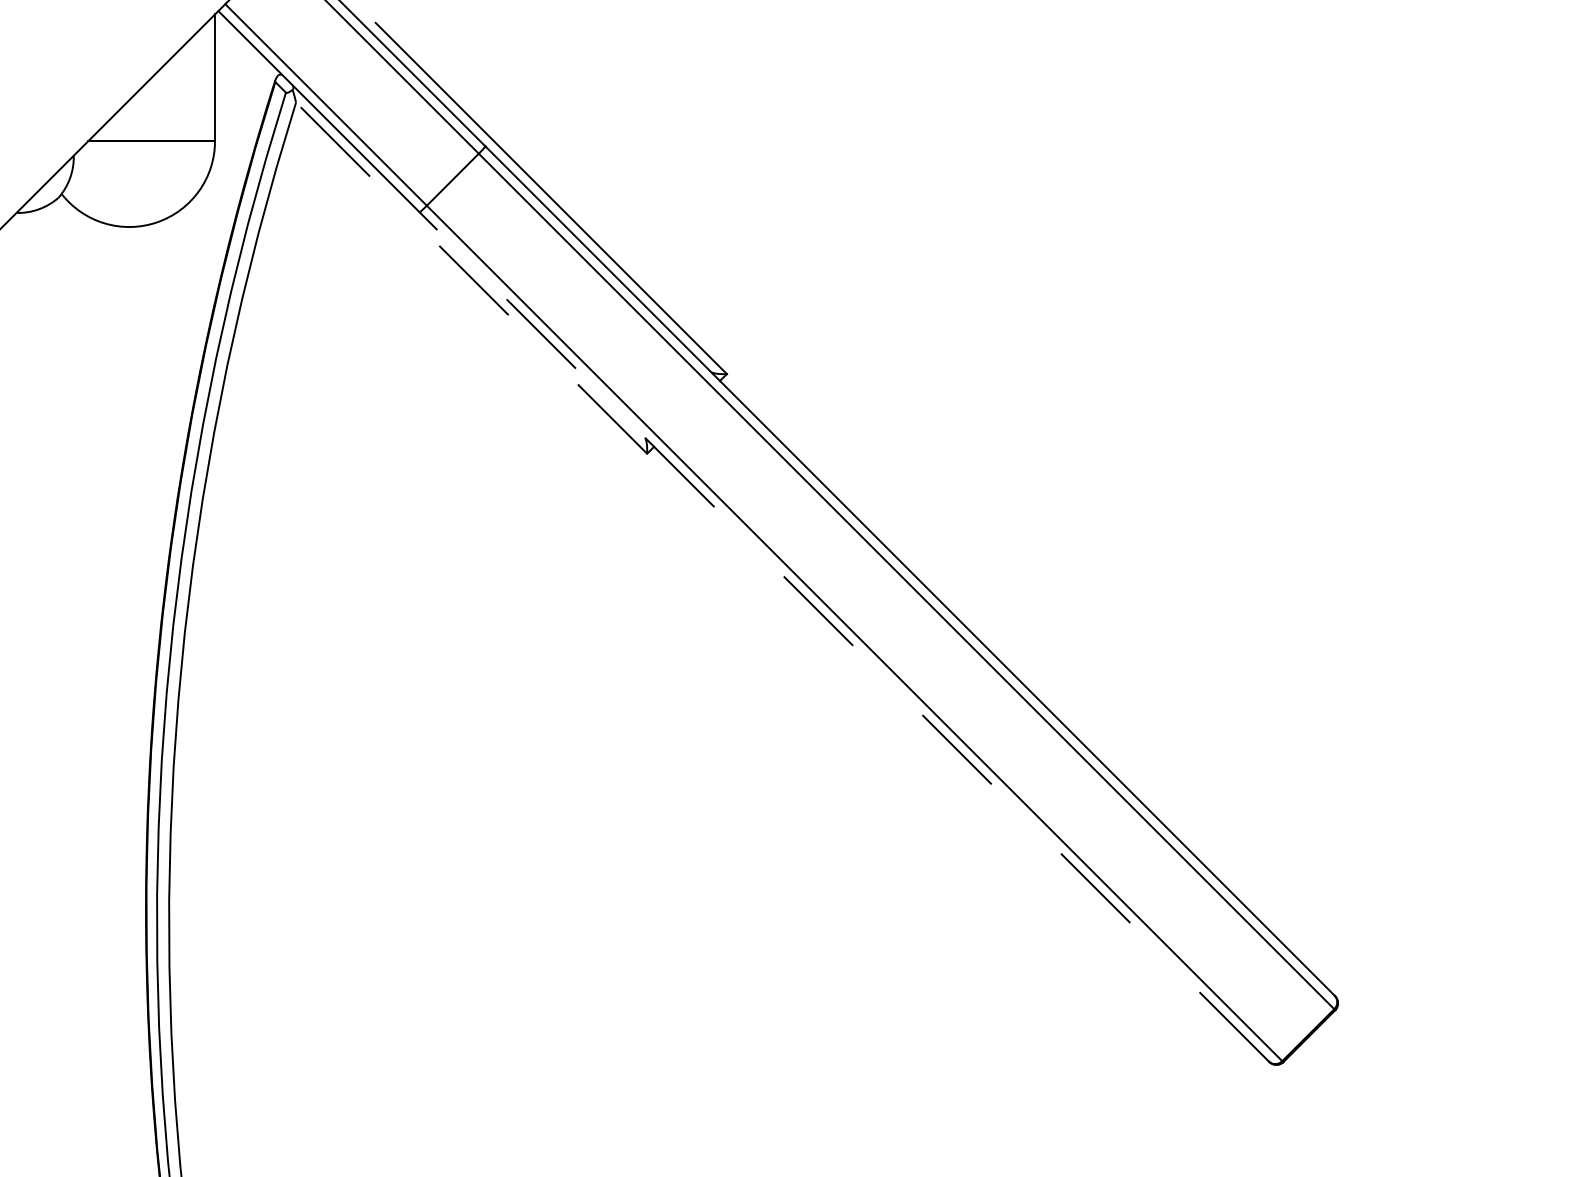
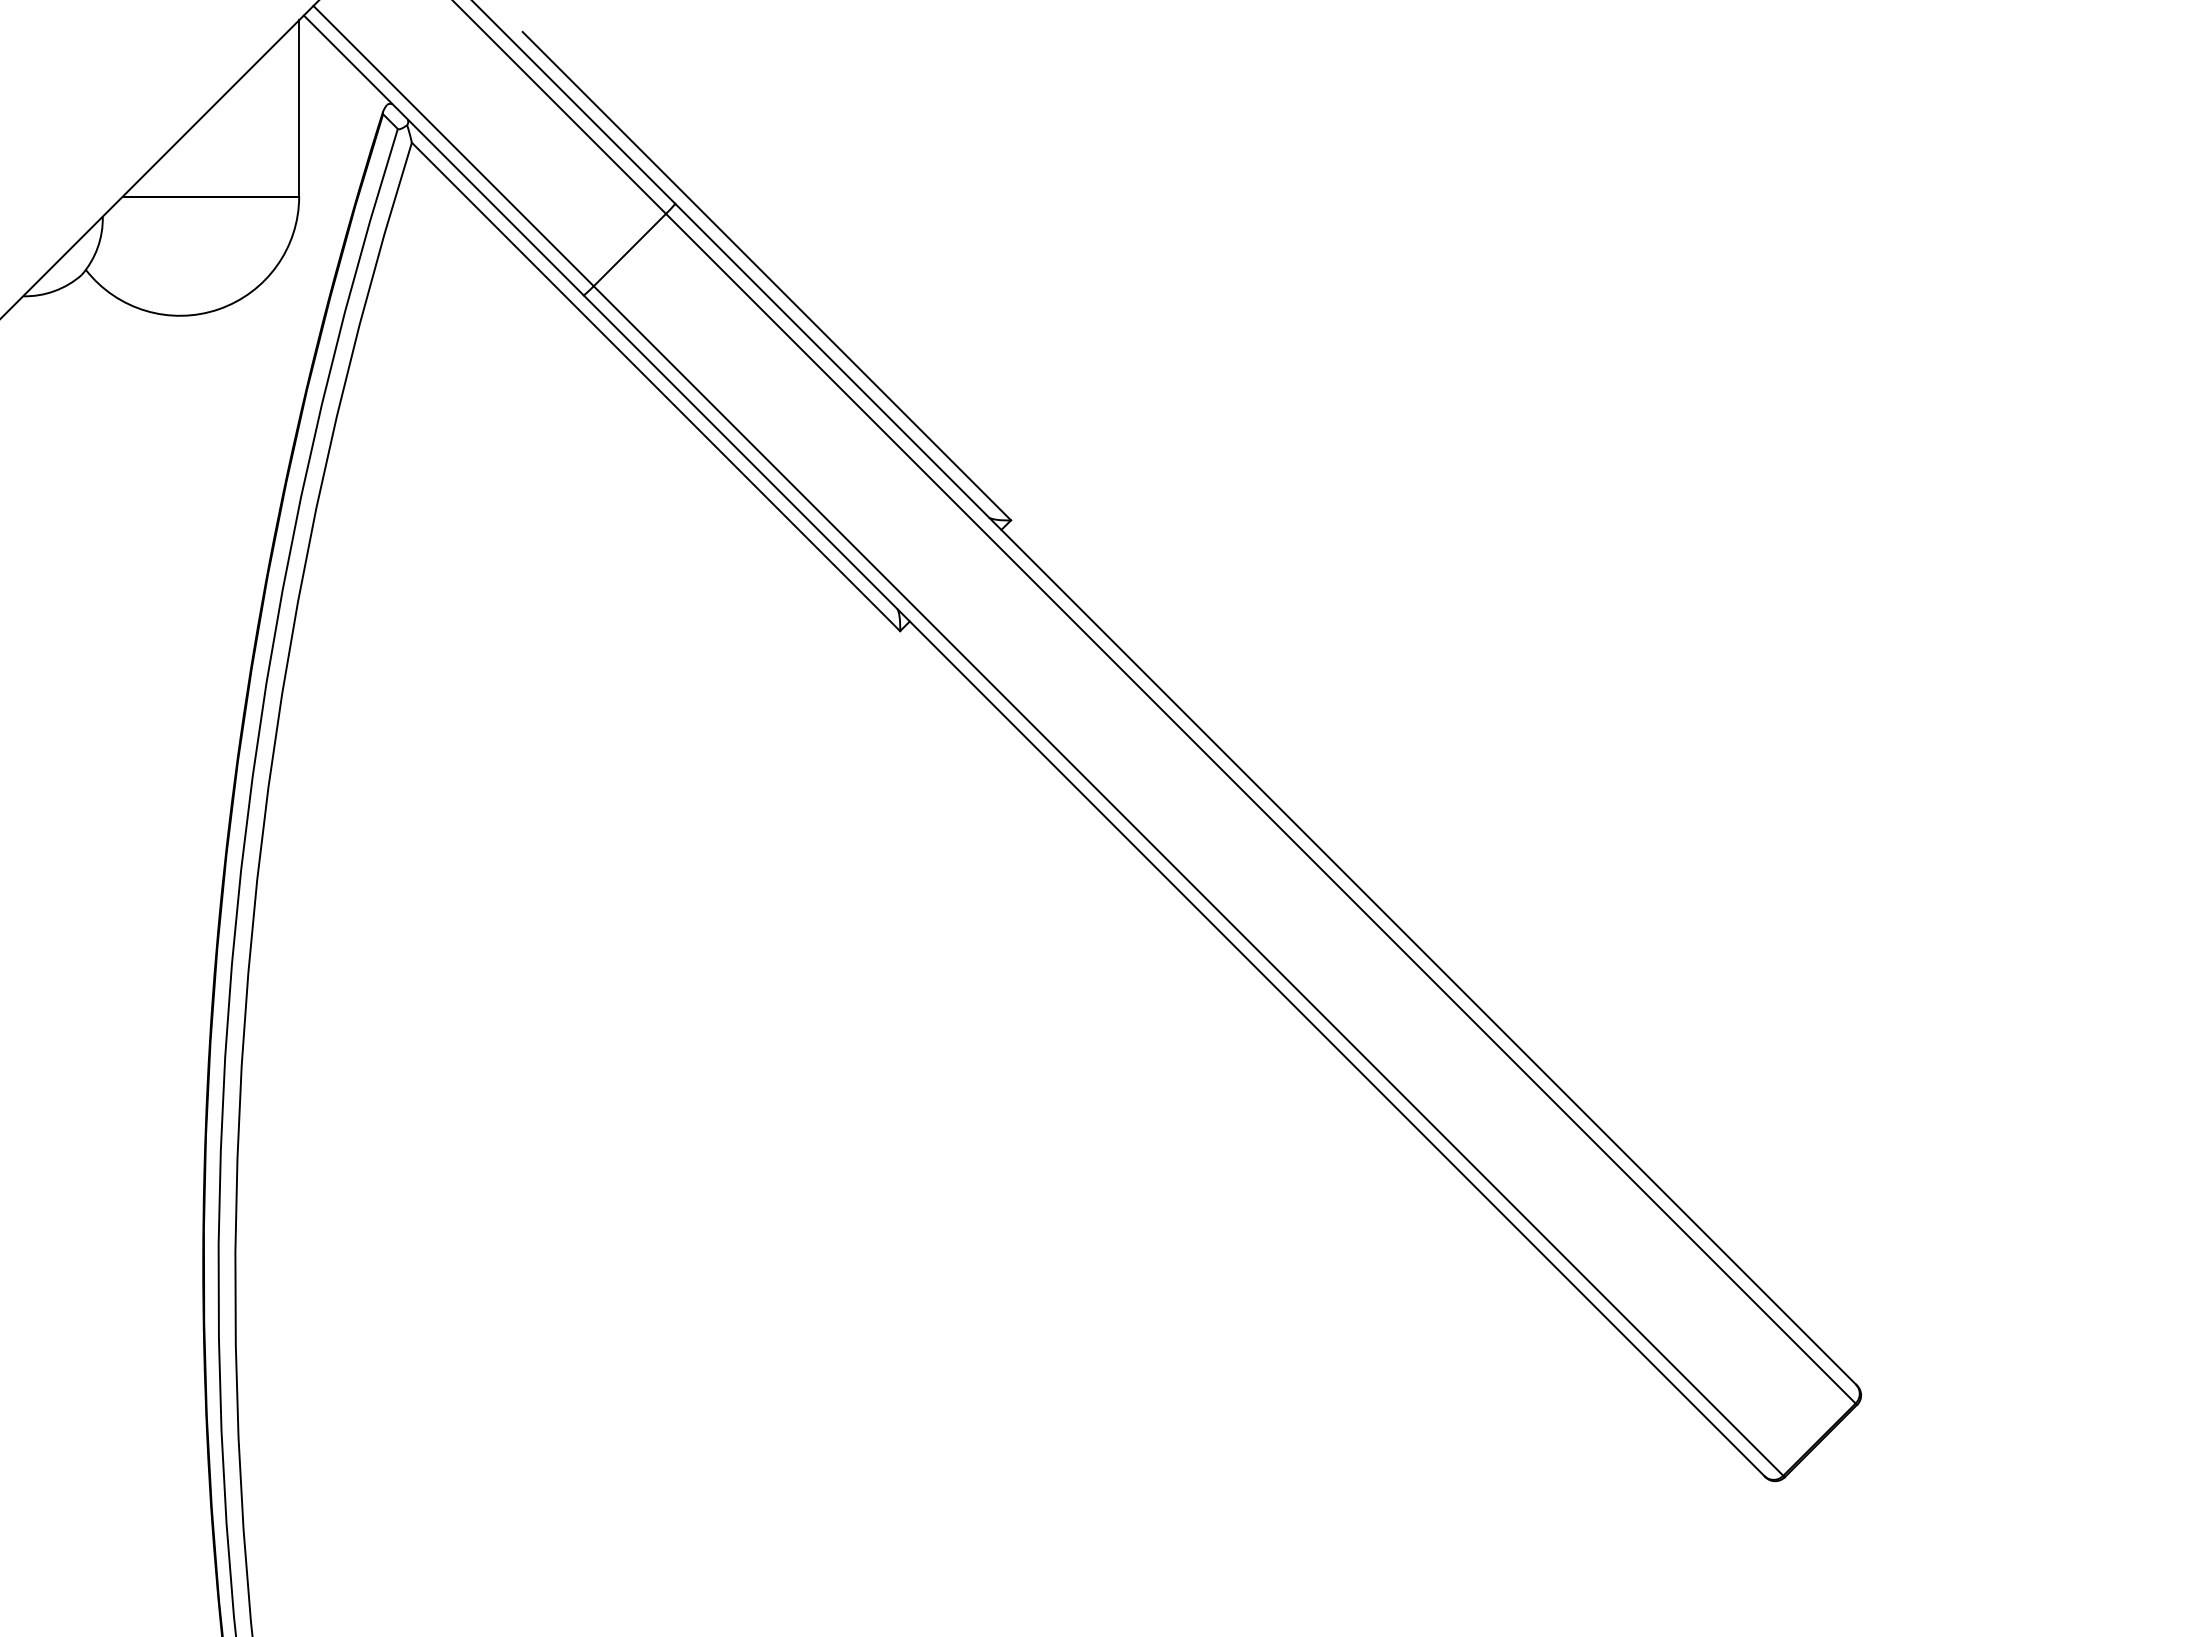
line: (471, 277) -> (655, 386), dashed -> solid
line: (843, 636) -> (1173, 885), dashed -> solid

